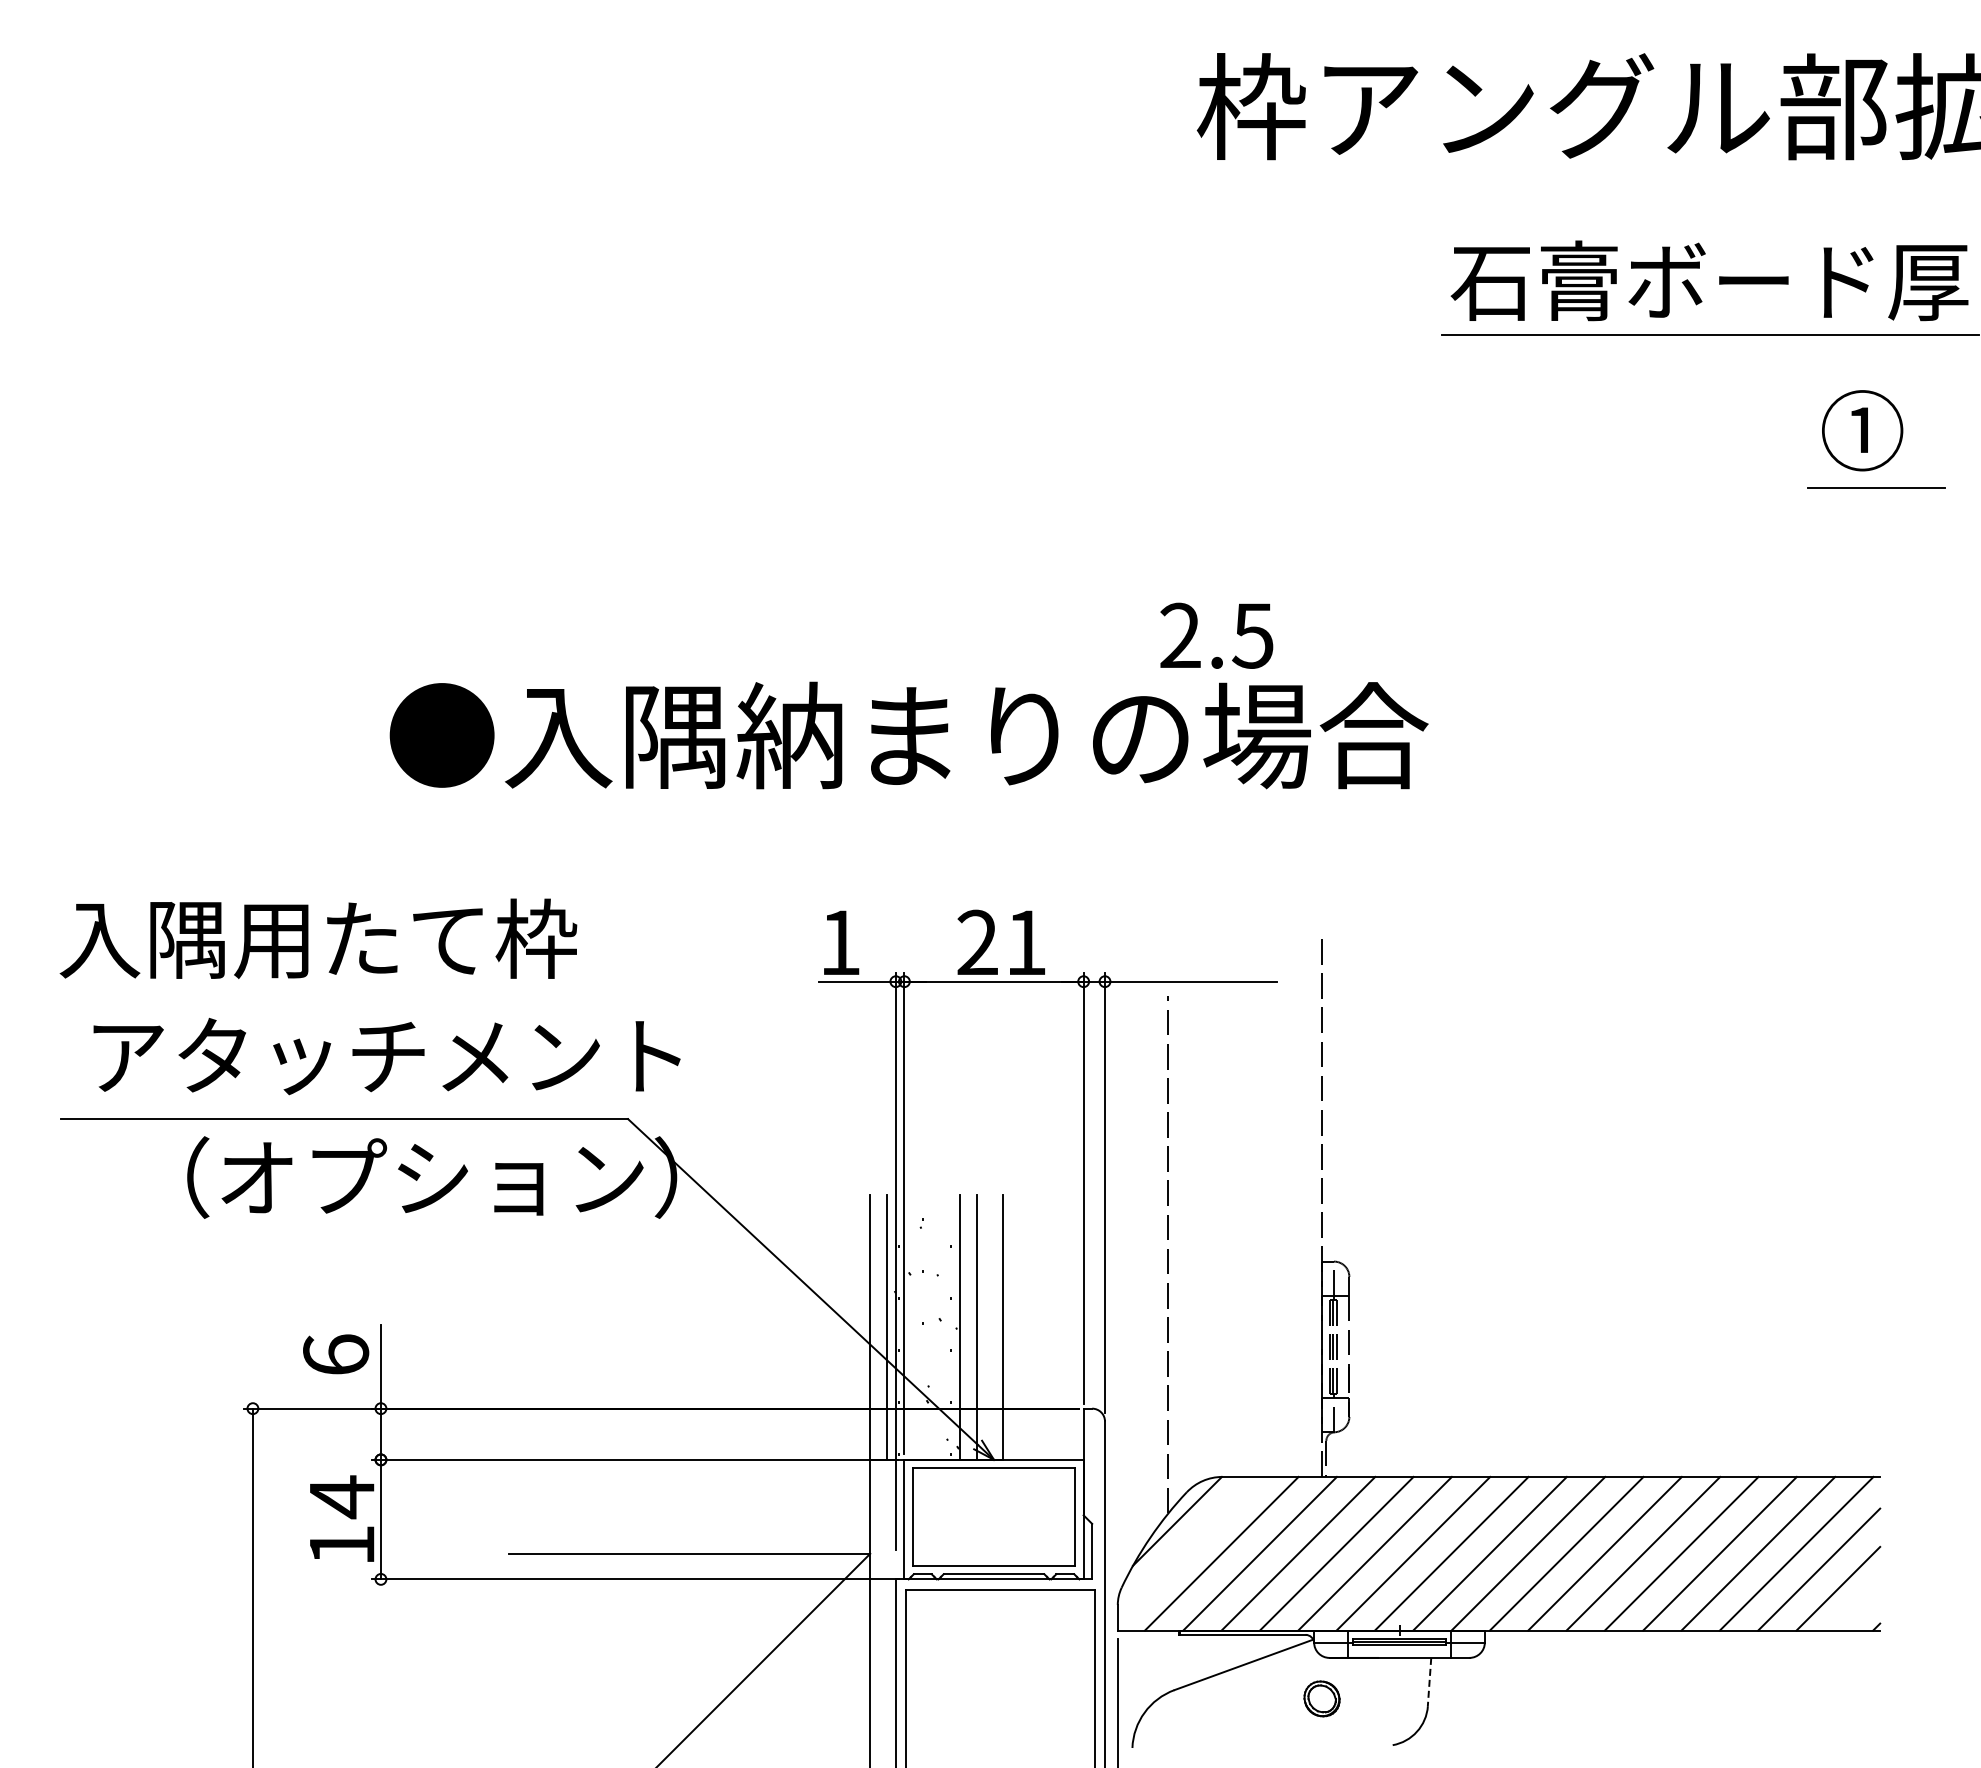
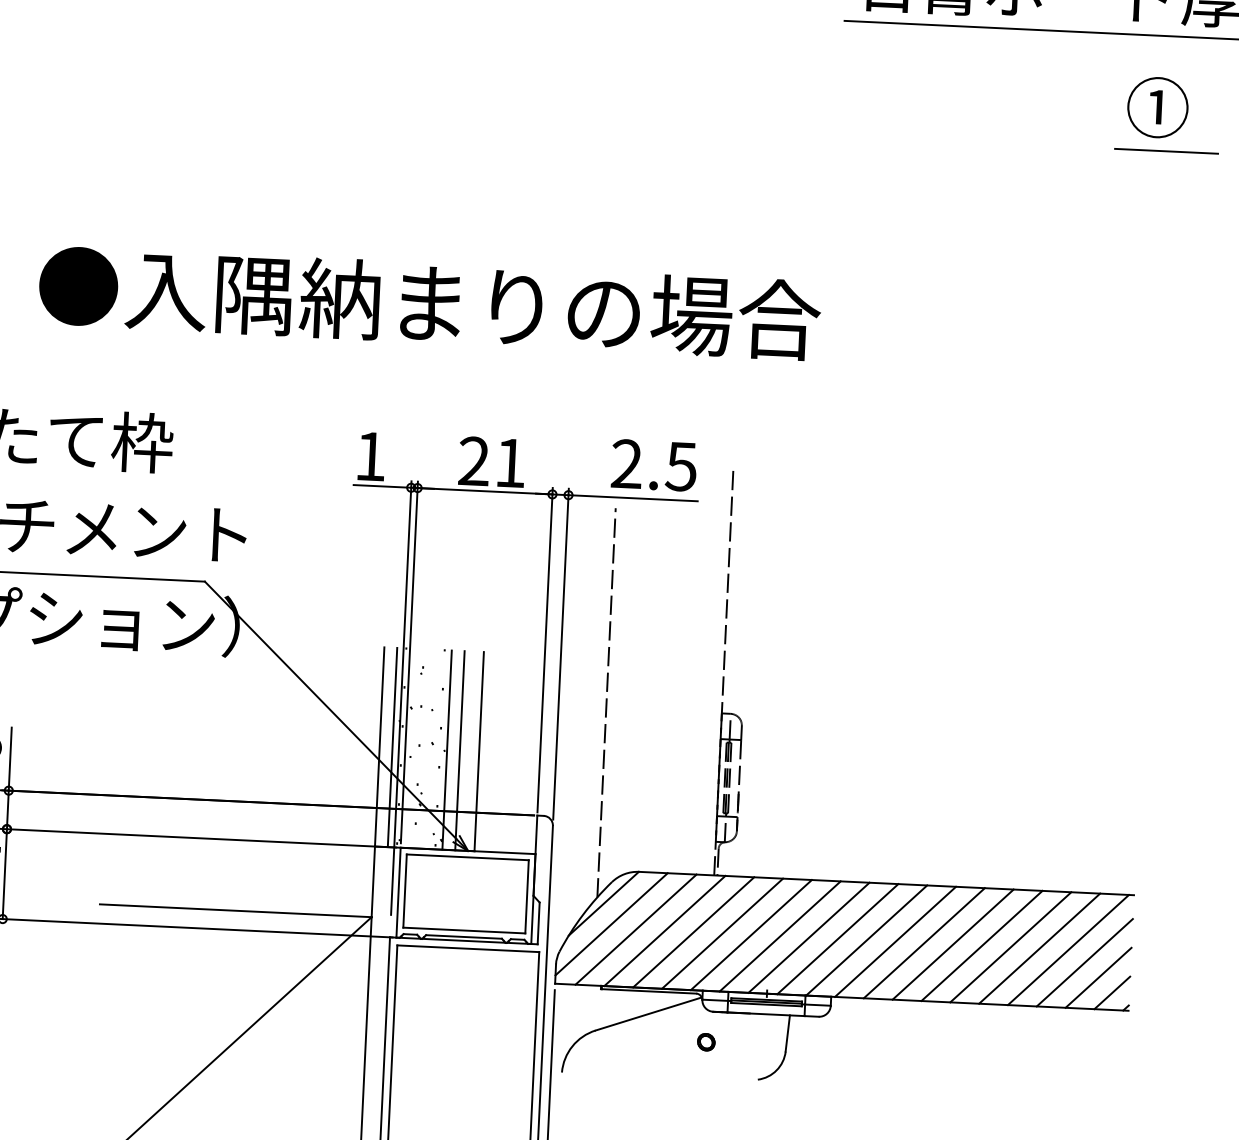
text: (1216, 635) -> (653, 465), moved
line: (1188, 1547) -> (611, 923), added
line: (1857, 1607) -> (1112, 992), added
line: (1429, 1682) -> (787, 1033), dashed -> solid
part: (1321, 1698) -> (705, 1042), size x0.62

